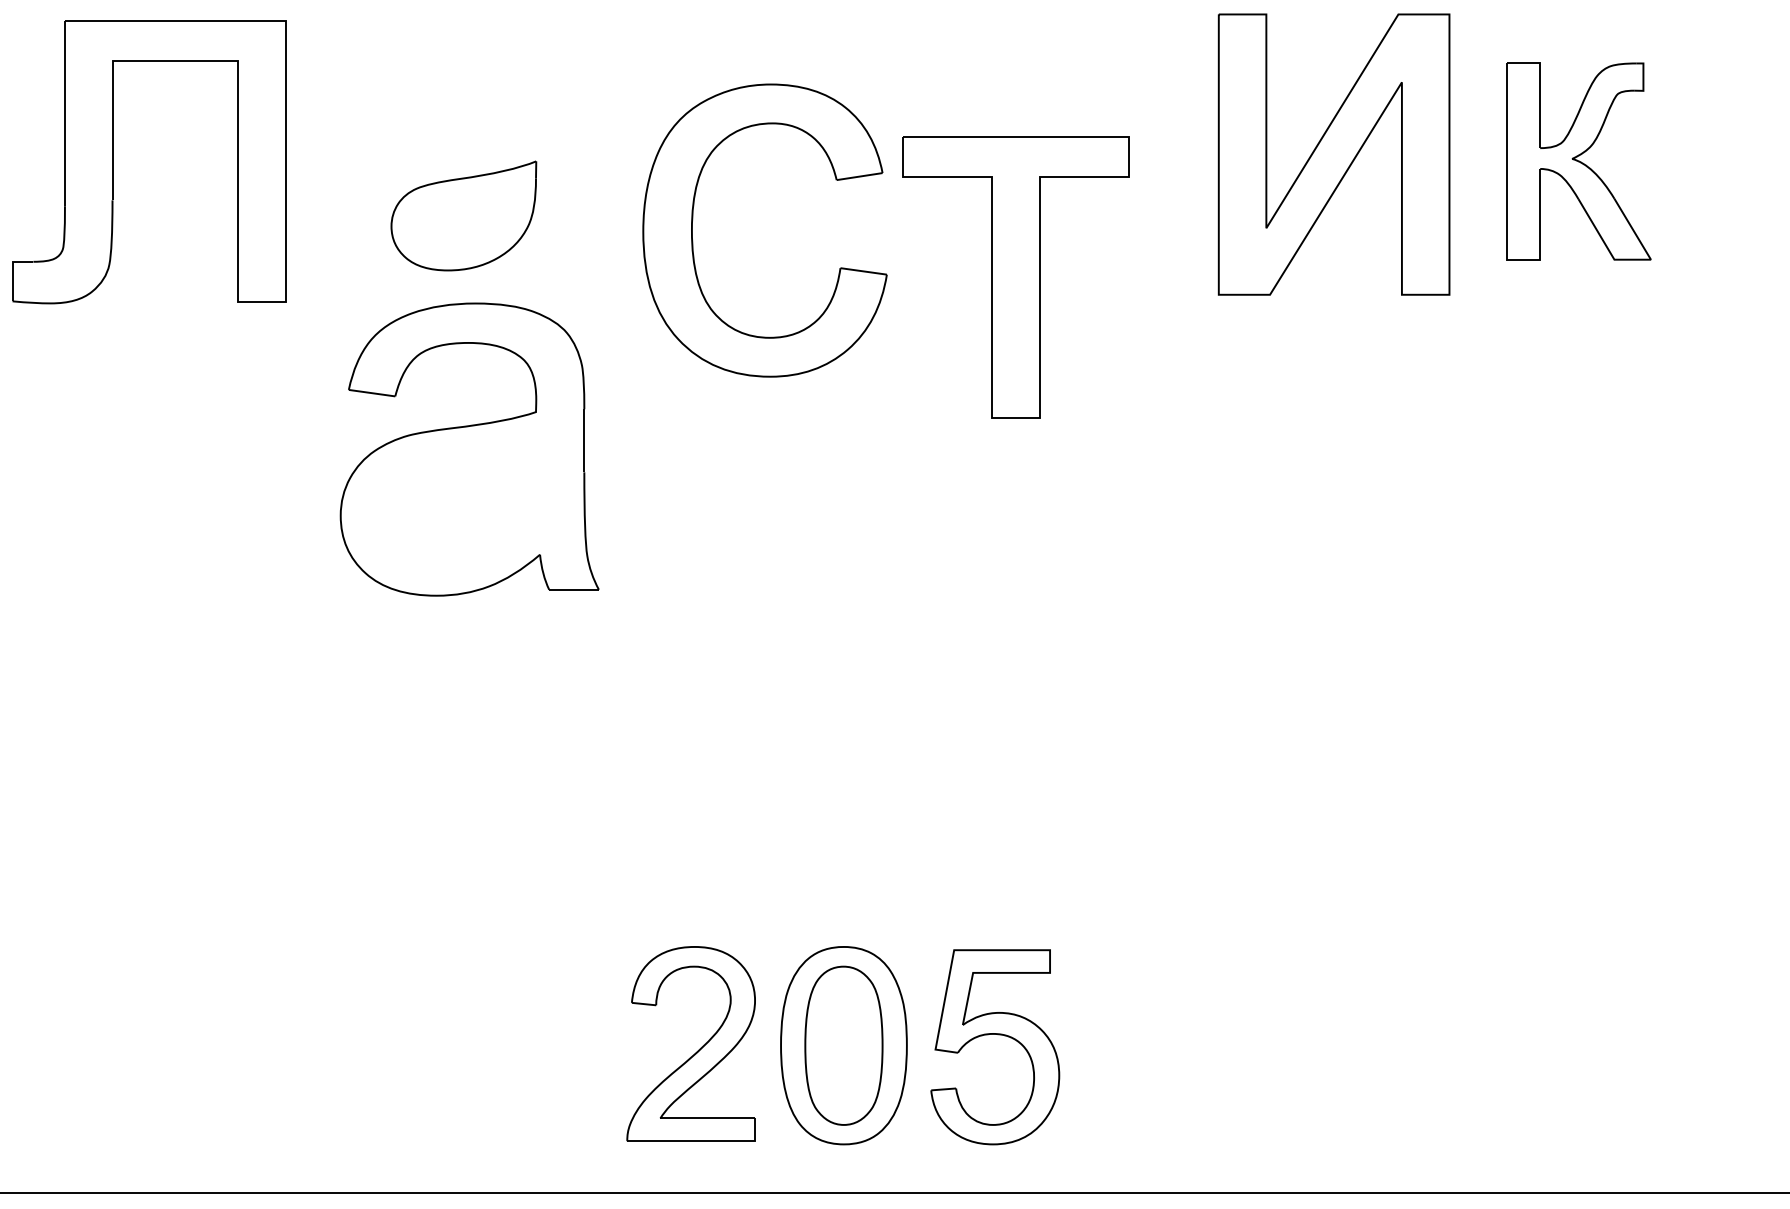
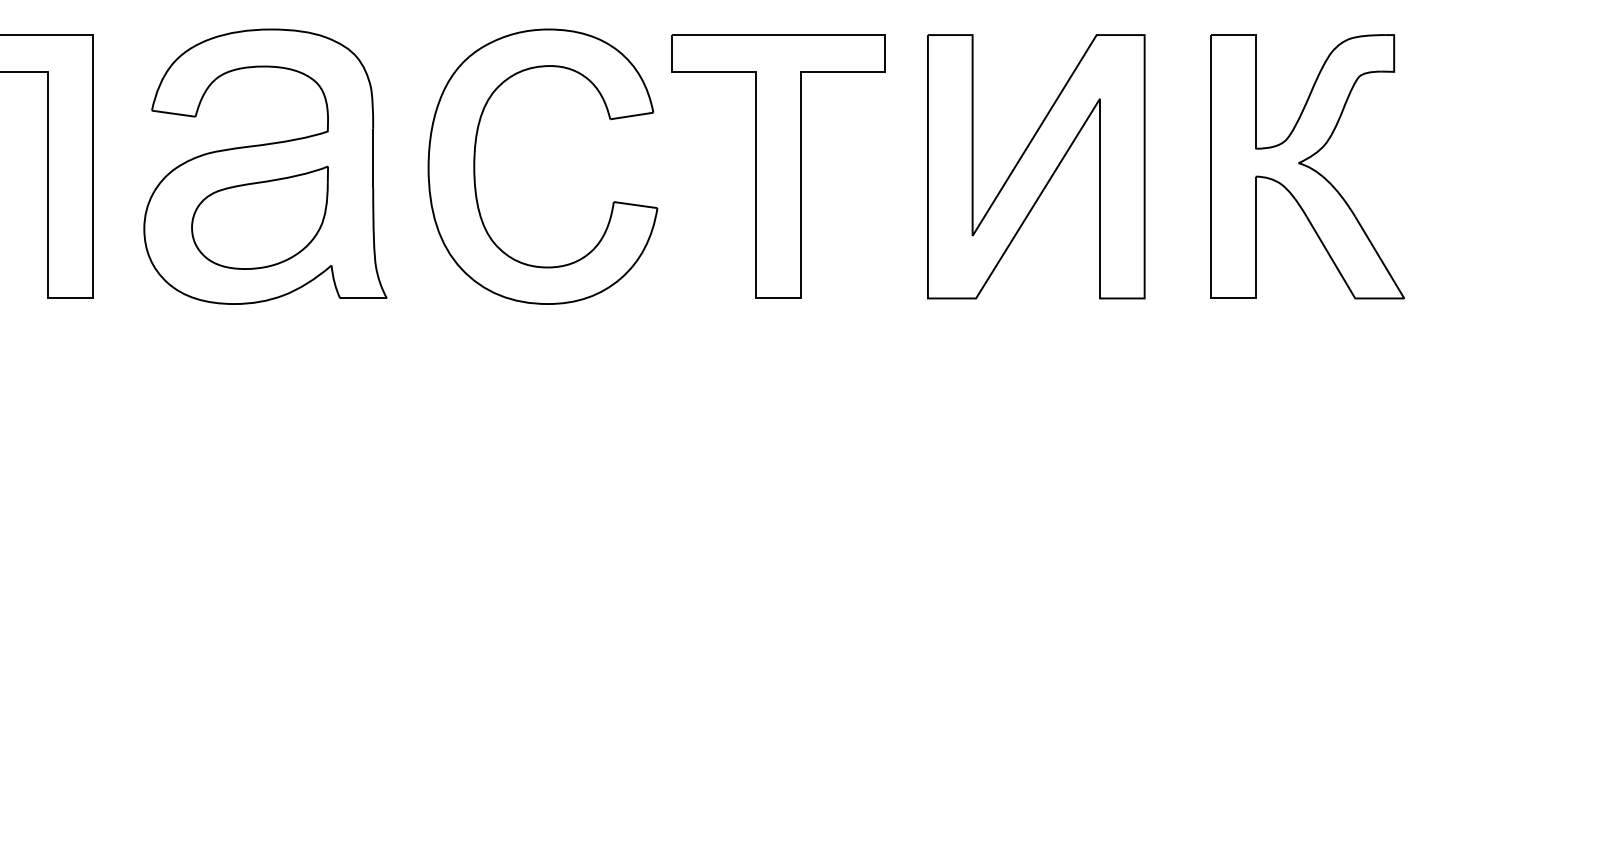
part: (1333, 154) -> (1035, 166), moved
part: (1578, 161) -> (1307, 166), size x1.43
part: (693, 219) -> (475, 156), moved
part: (1015, 277) -> (778, 166), moved
part: (469, 449) -> (265, 166), moved

